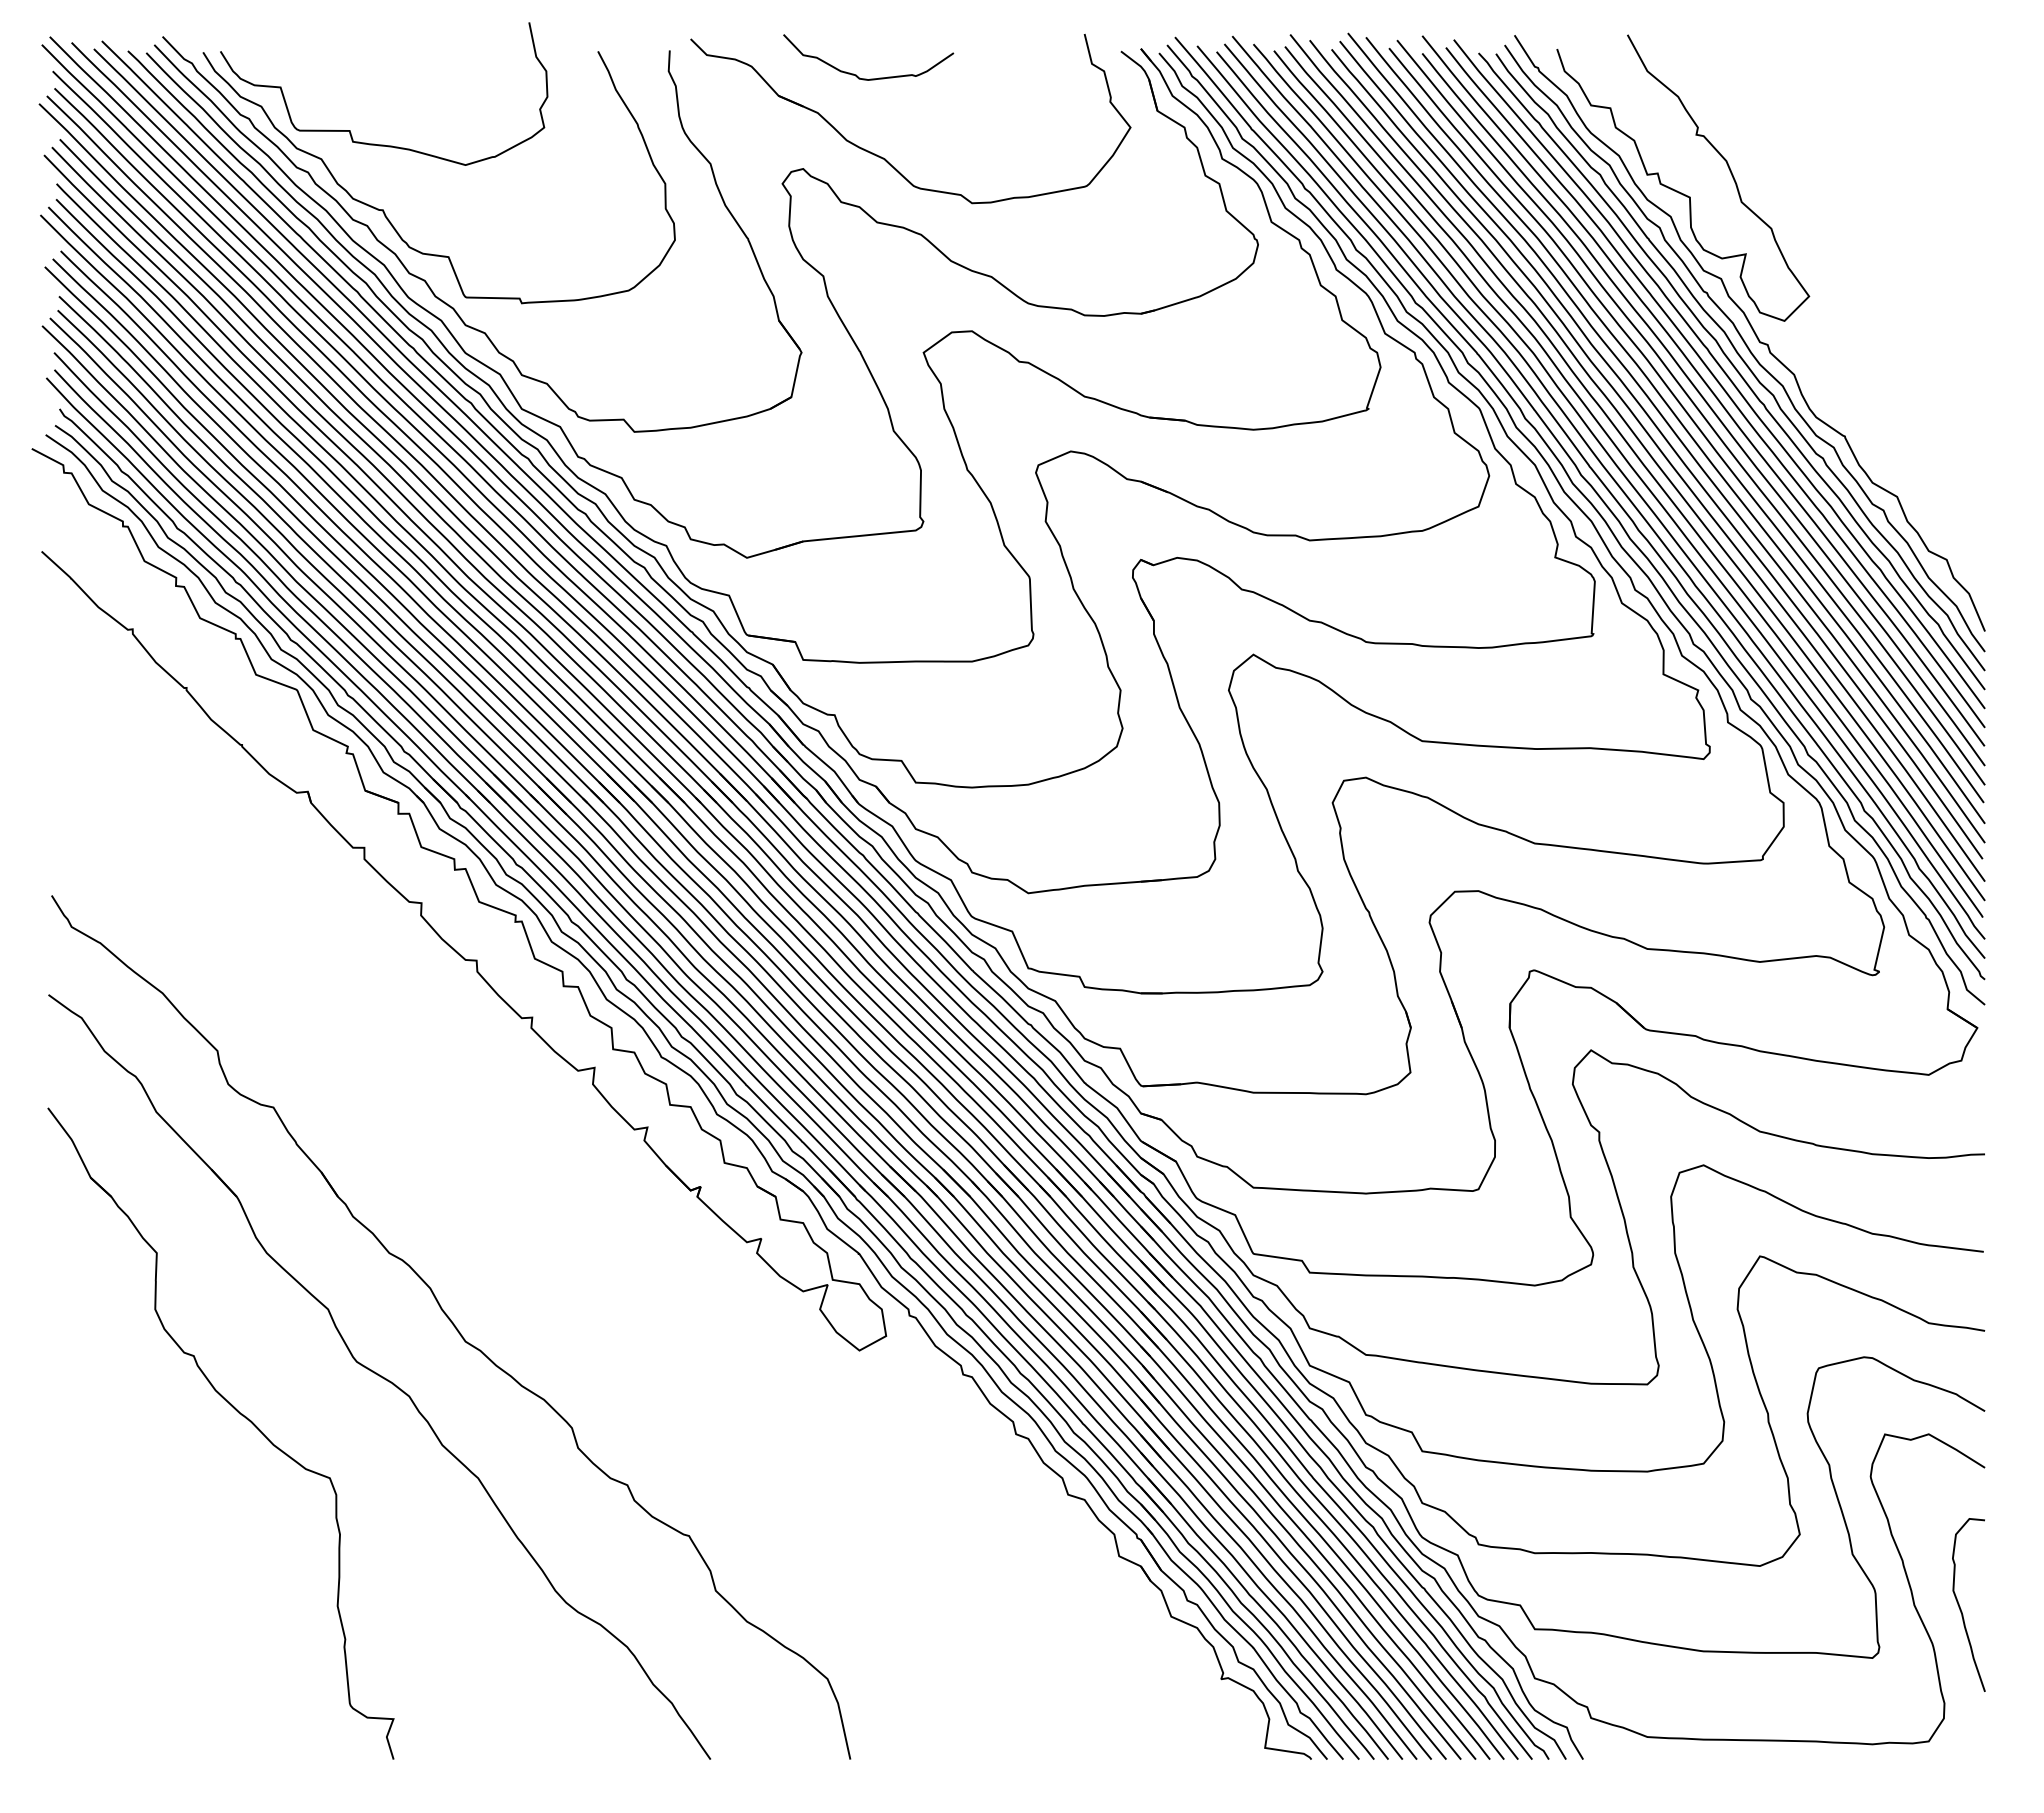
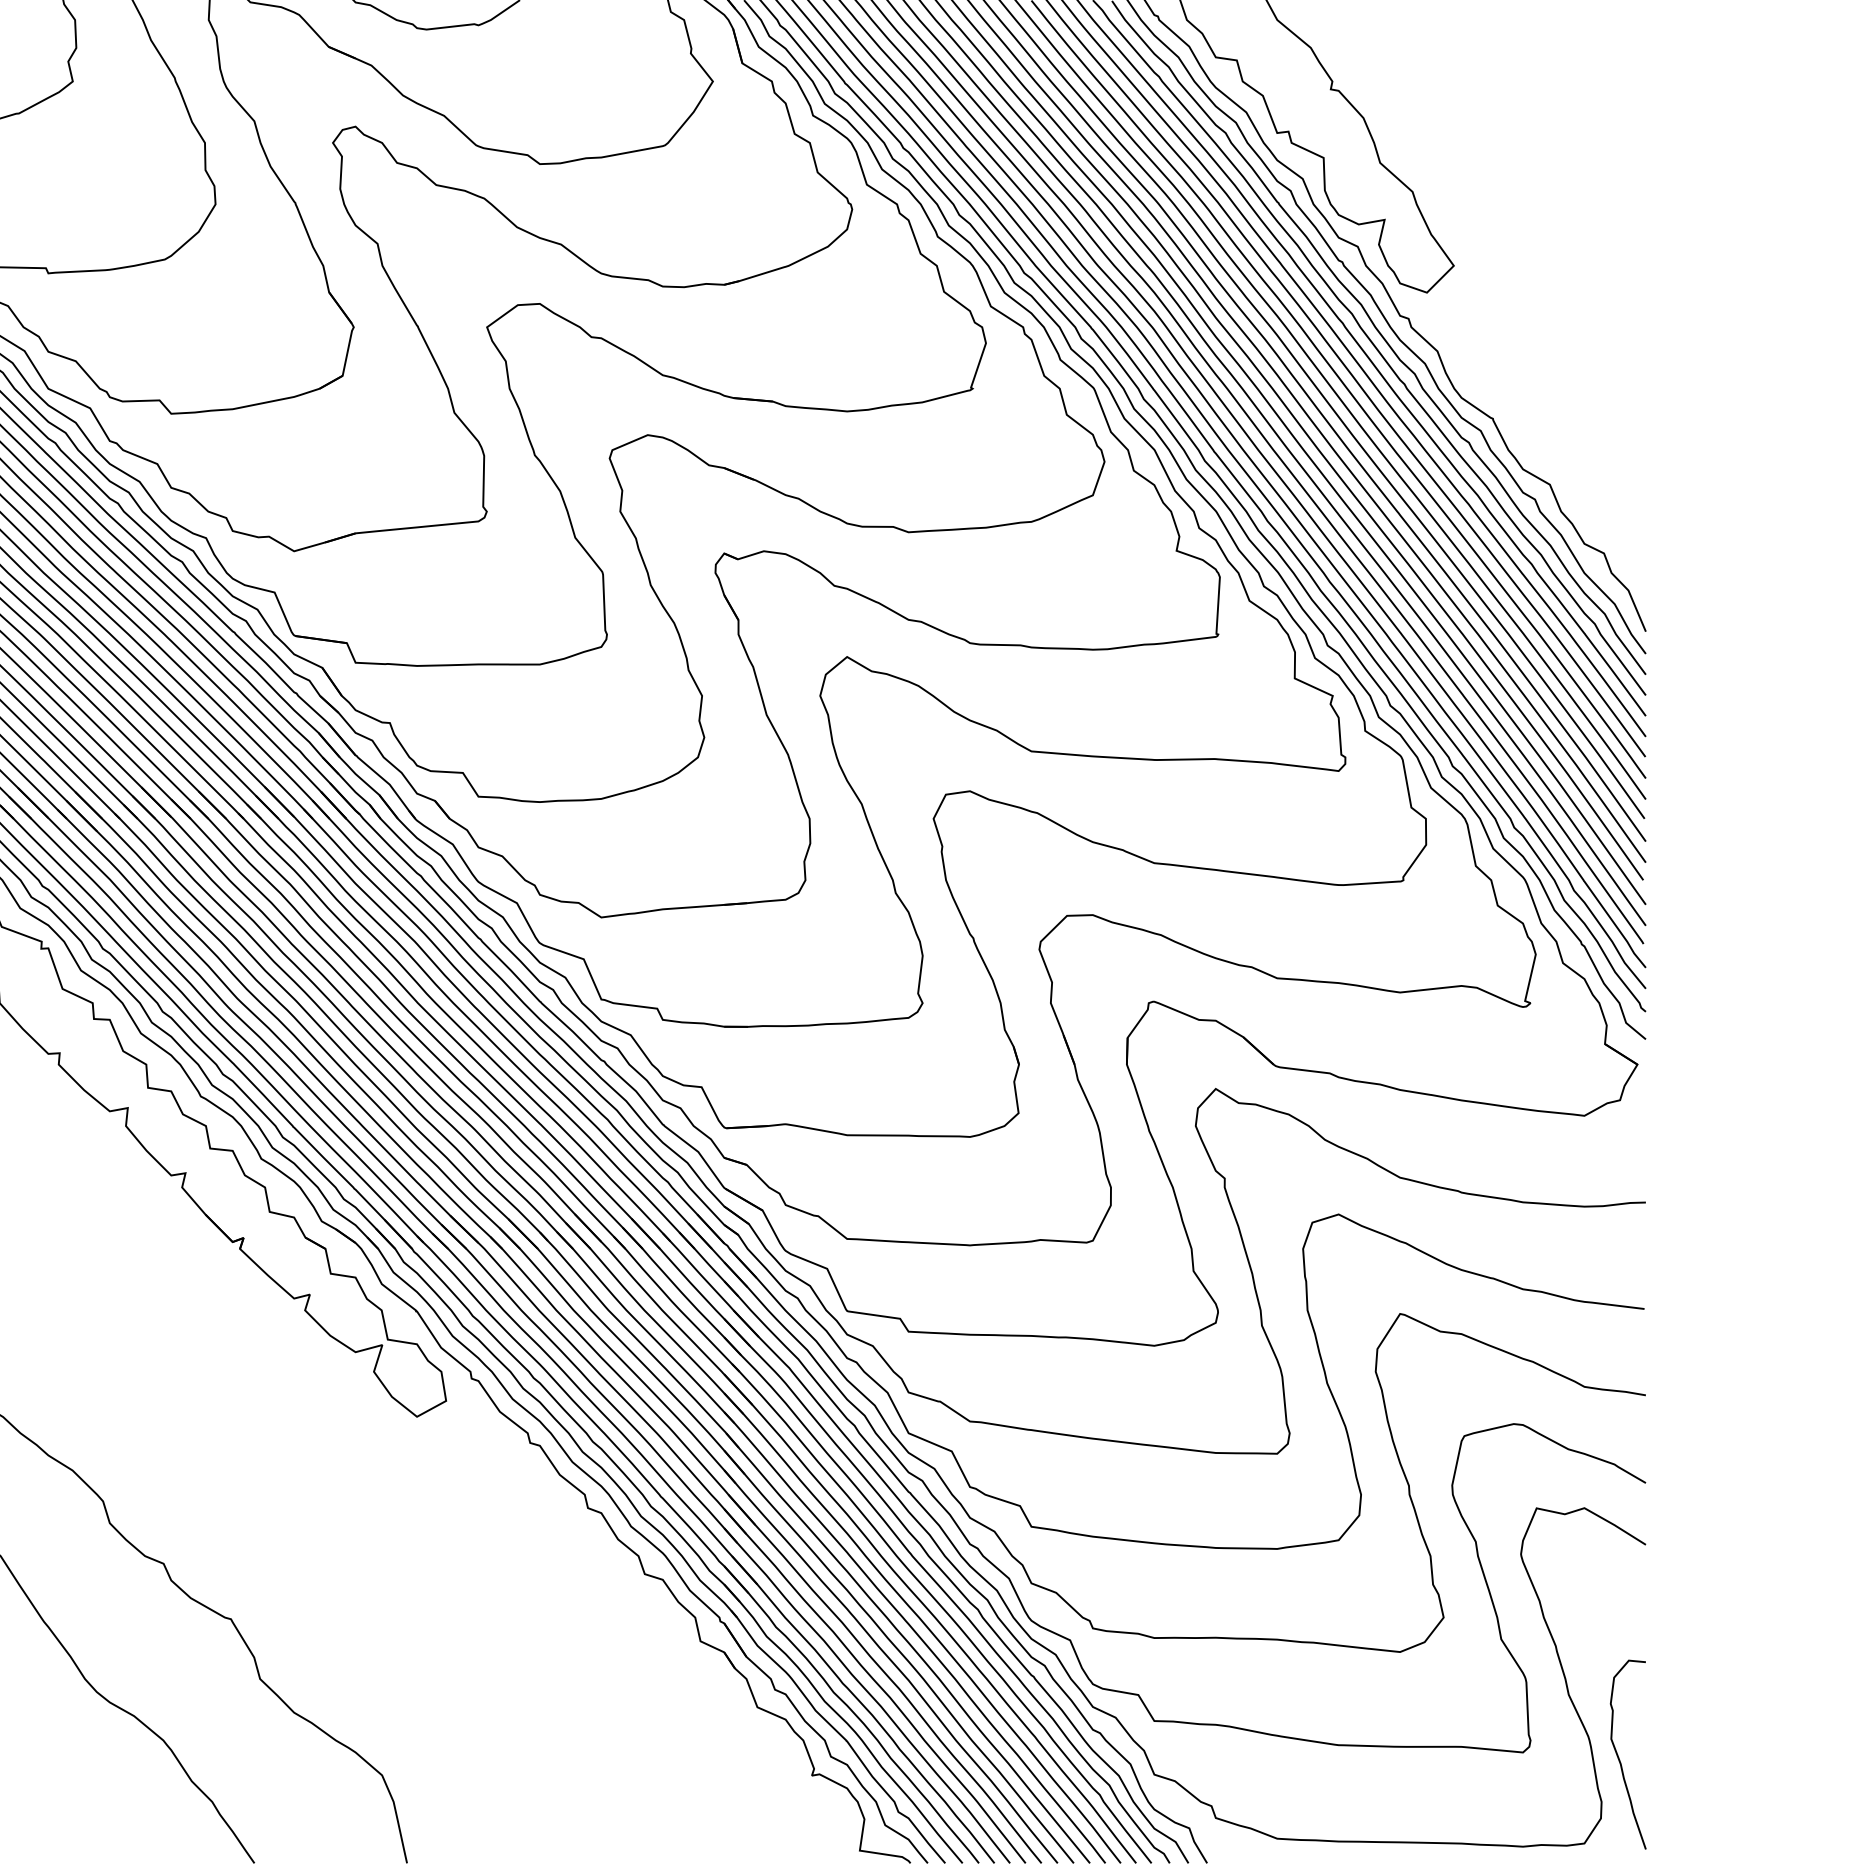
curve: (1960, 1606) -> (1619, 1756), moved

